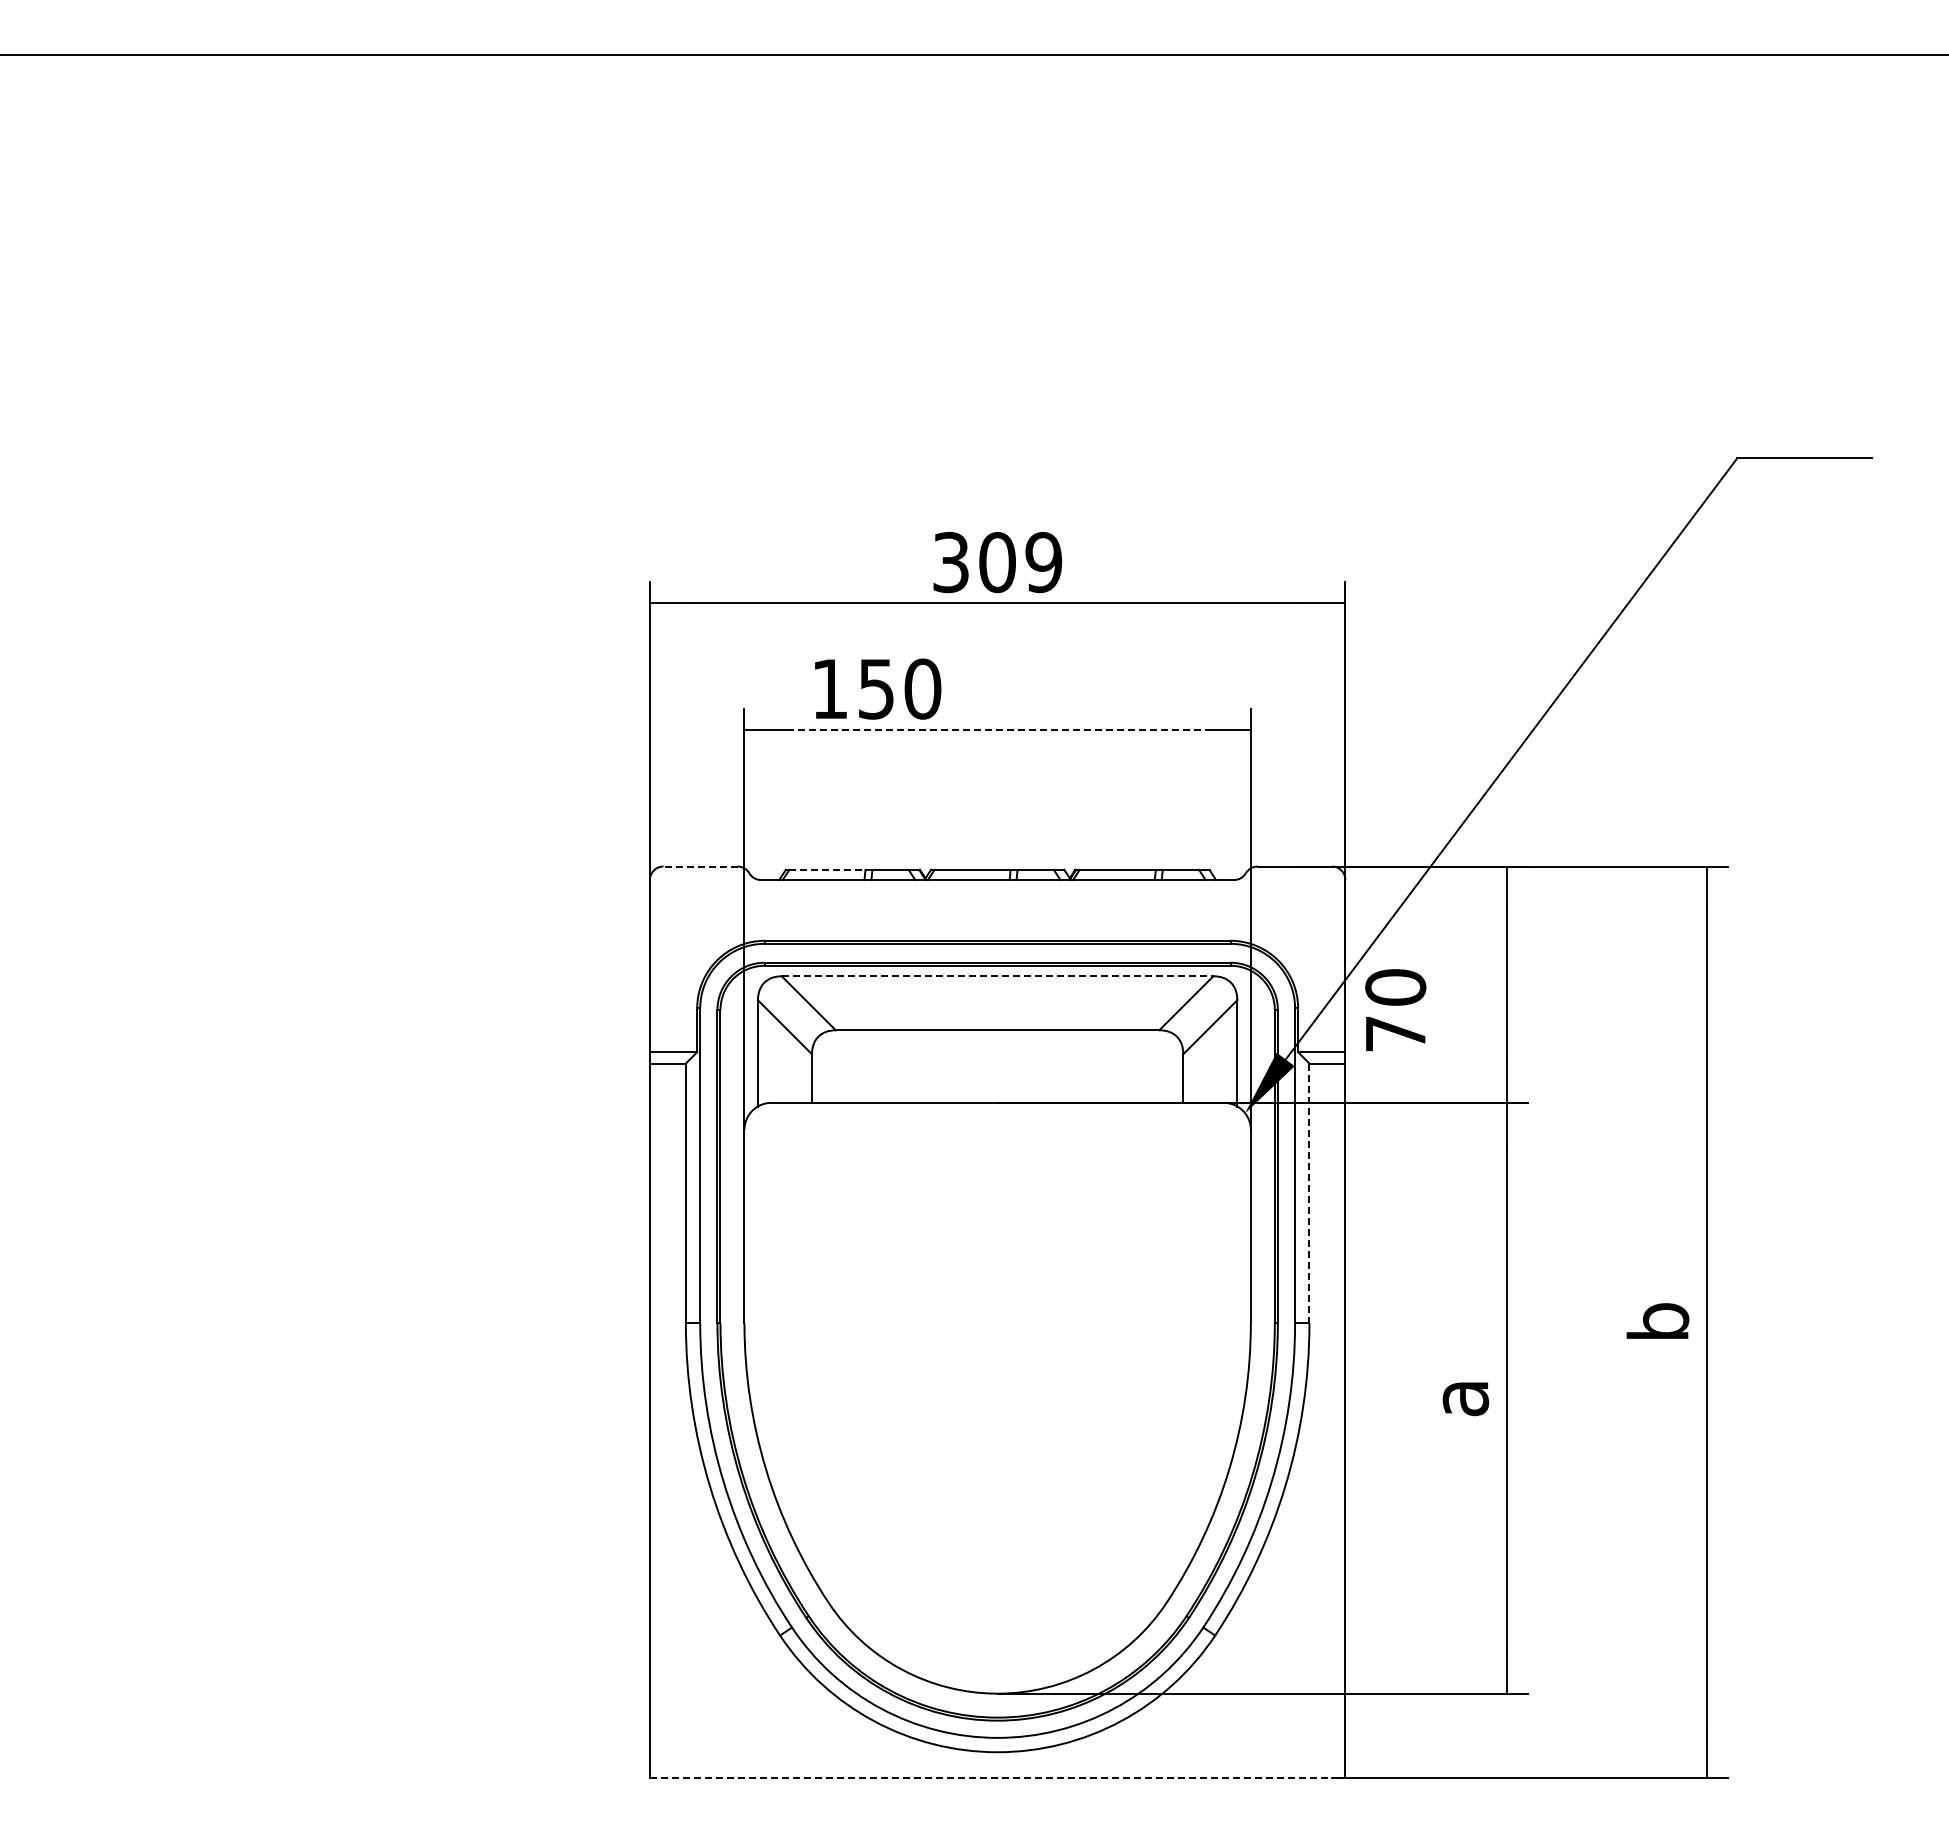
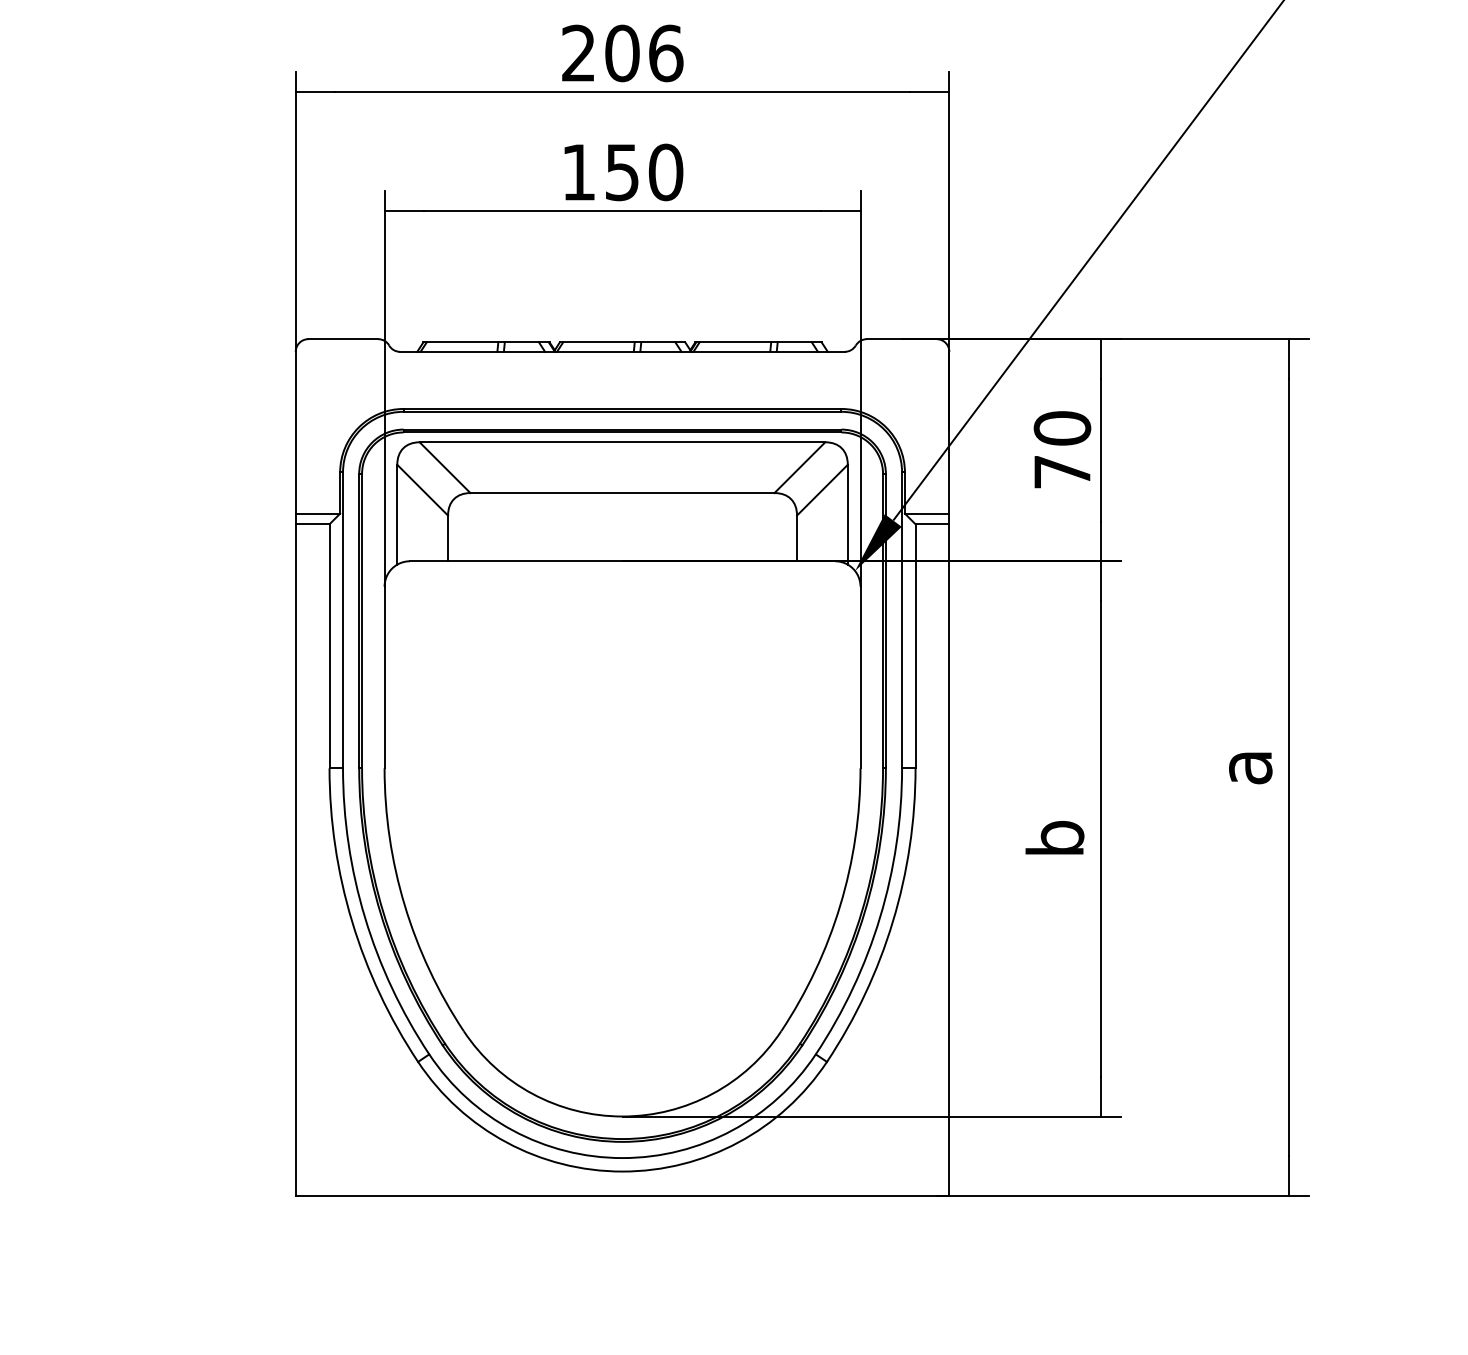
text: (997, 562) -> (622, 53), 309 -> 206
text: (878, 688) -> (624, 171), moved
line: (998, 729) -> (623, 210), dashed -> solid
line: (700, 866) -> (343, 339), dashed -> solid
line: (827, 869) -> (462, 341), dashed -> solid
line: (997, 976) -> (622, 442), dashed -> solid
text: (1395, 1009) -> (1062, 449), moved
line: (1309, 1193) -> (915, 646), dashed -> solid
text: (1657, 1321) -> (1242, 766), b -> a
text: (1457, 1397) -> (1054, 838), a -> b
line: (997, 1778) -> (622, 1196), dashed -> solid

